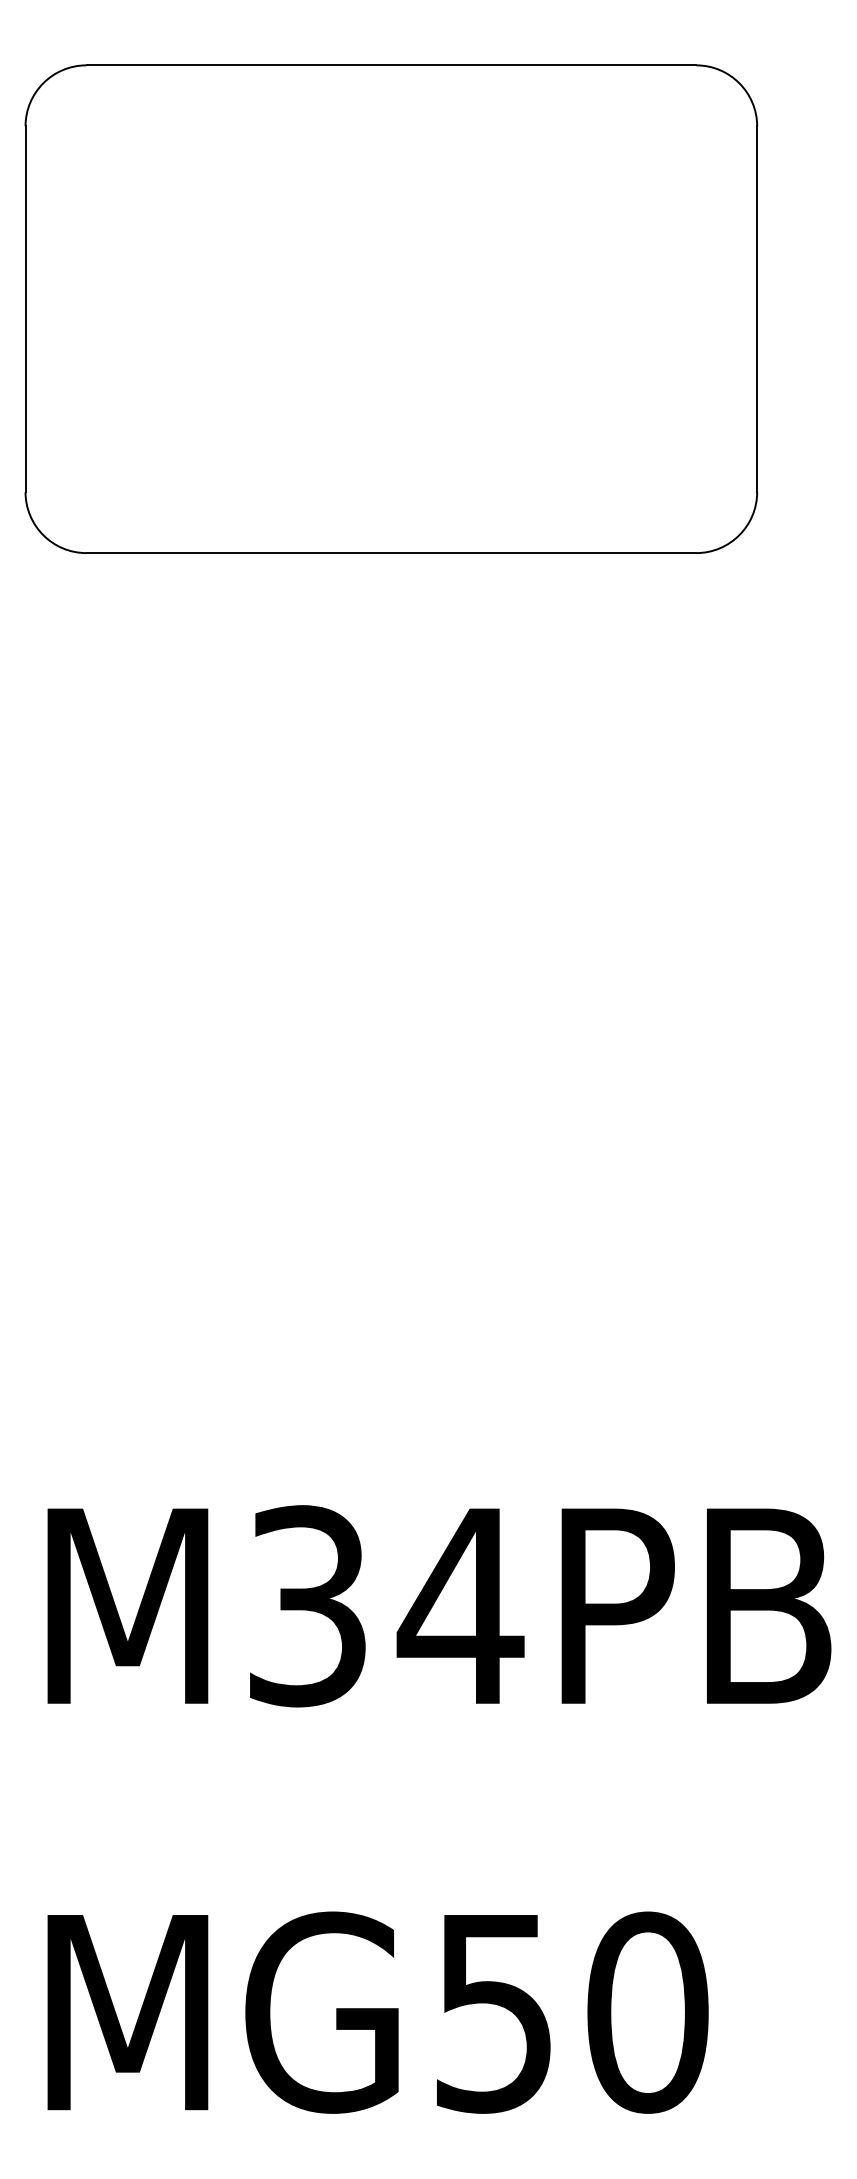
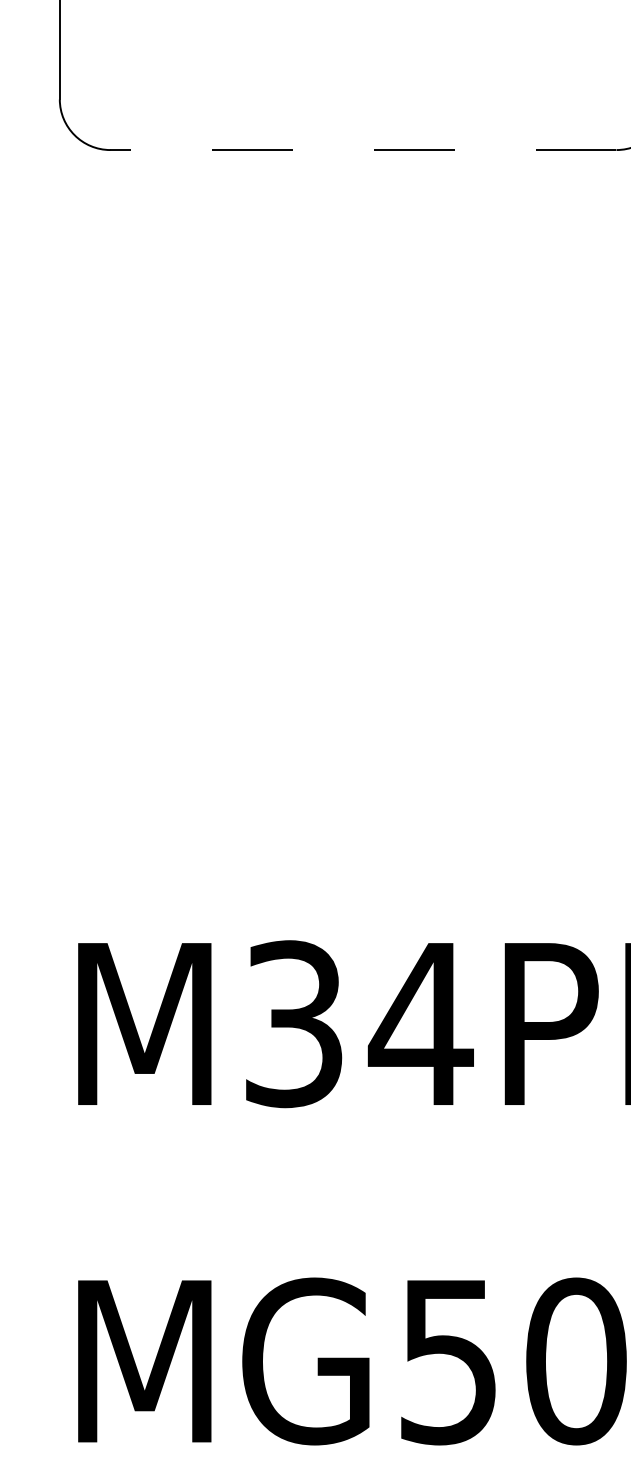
line: (391, 553) -> (363, 150), solid -> dashed

